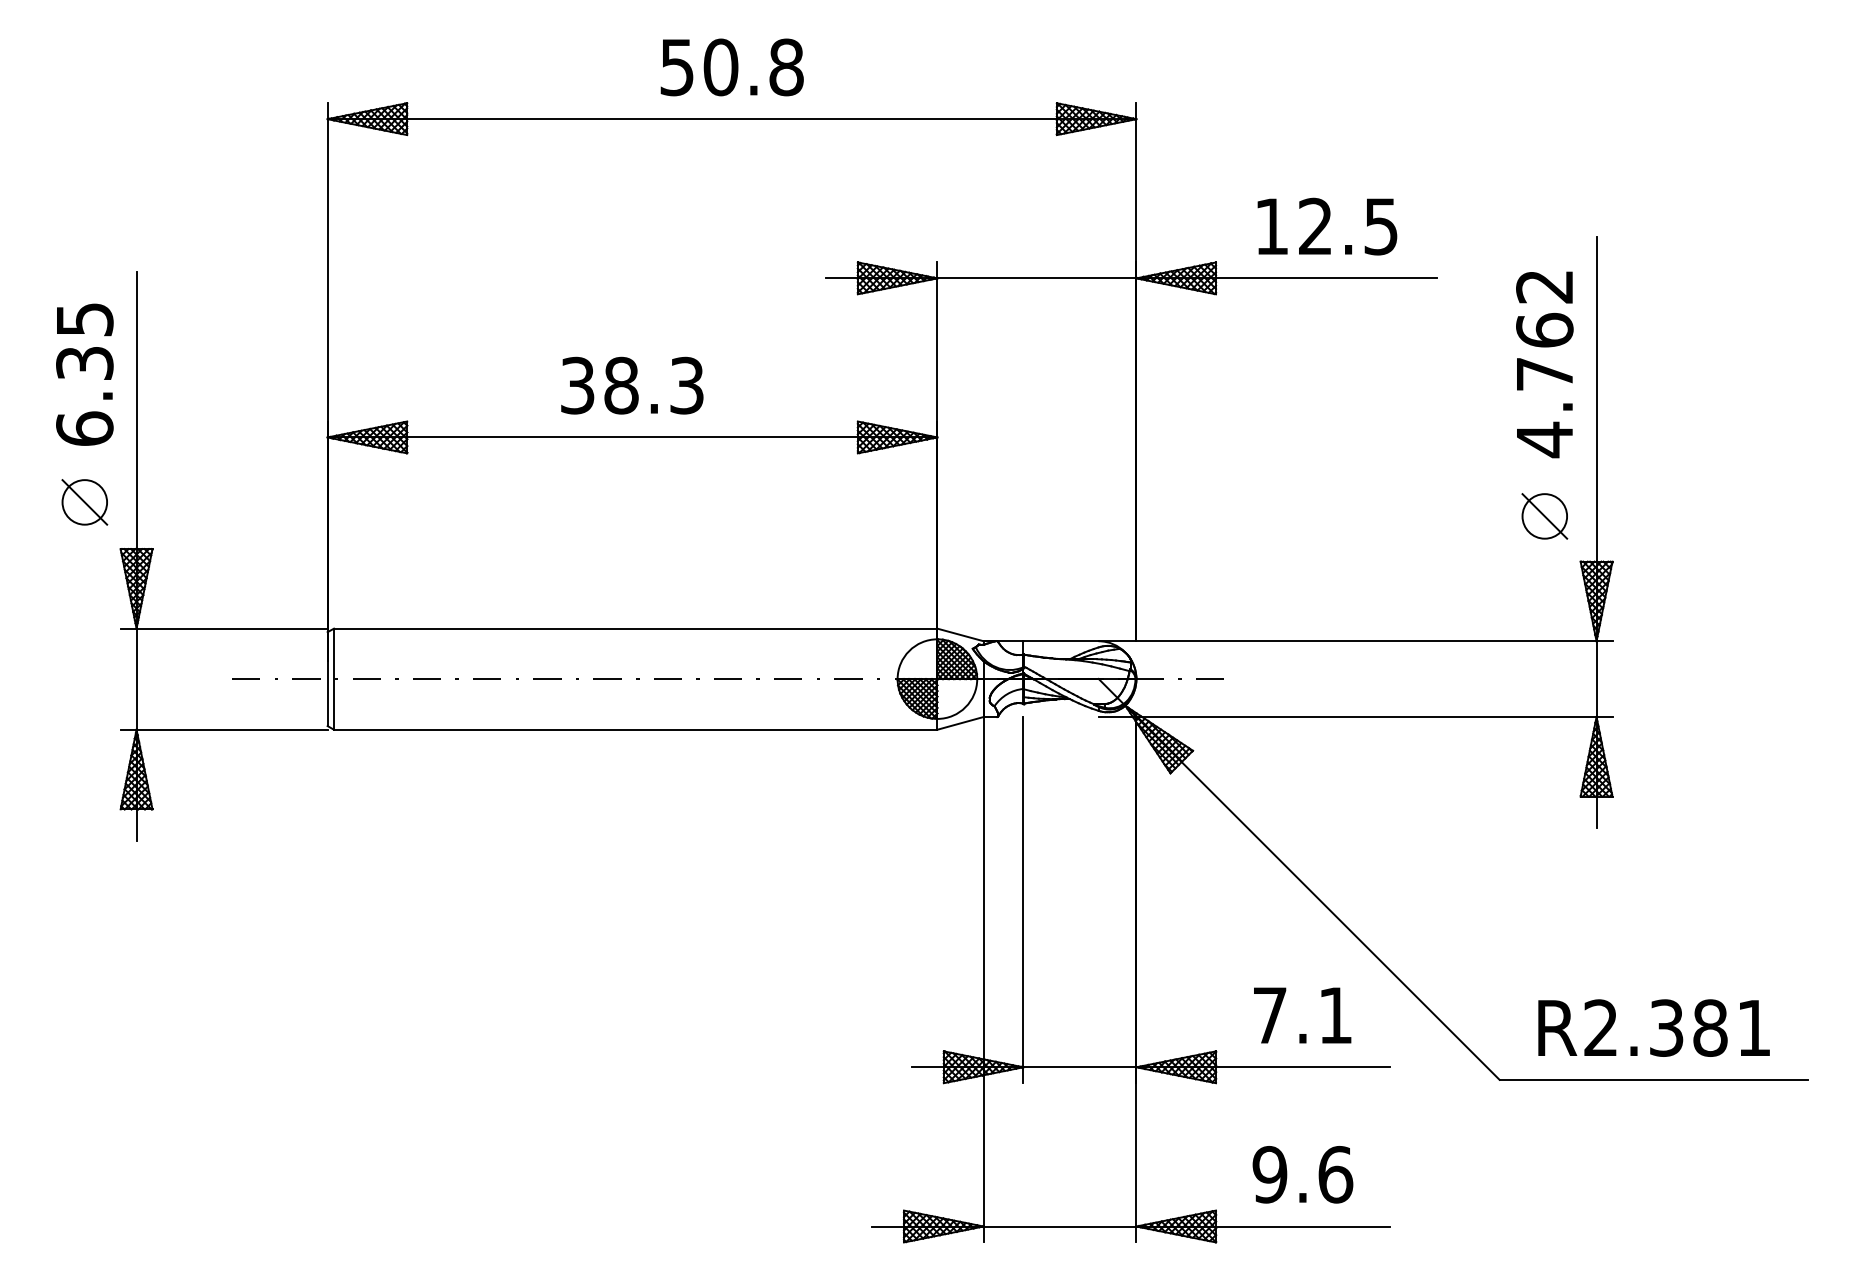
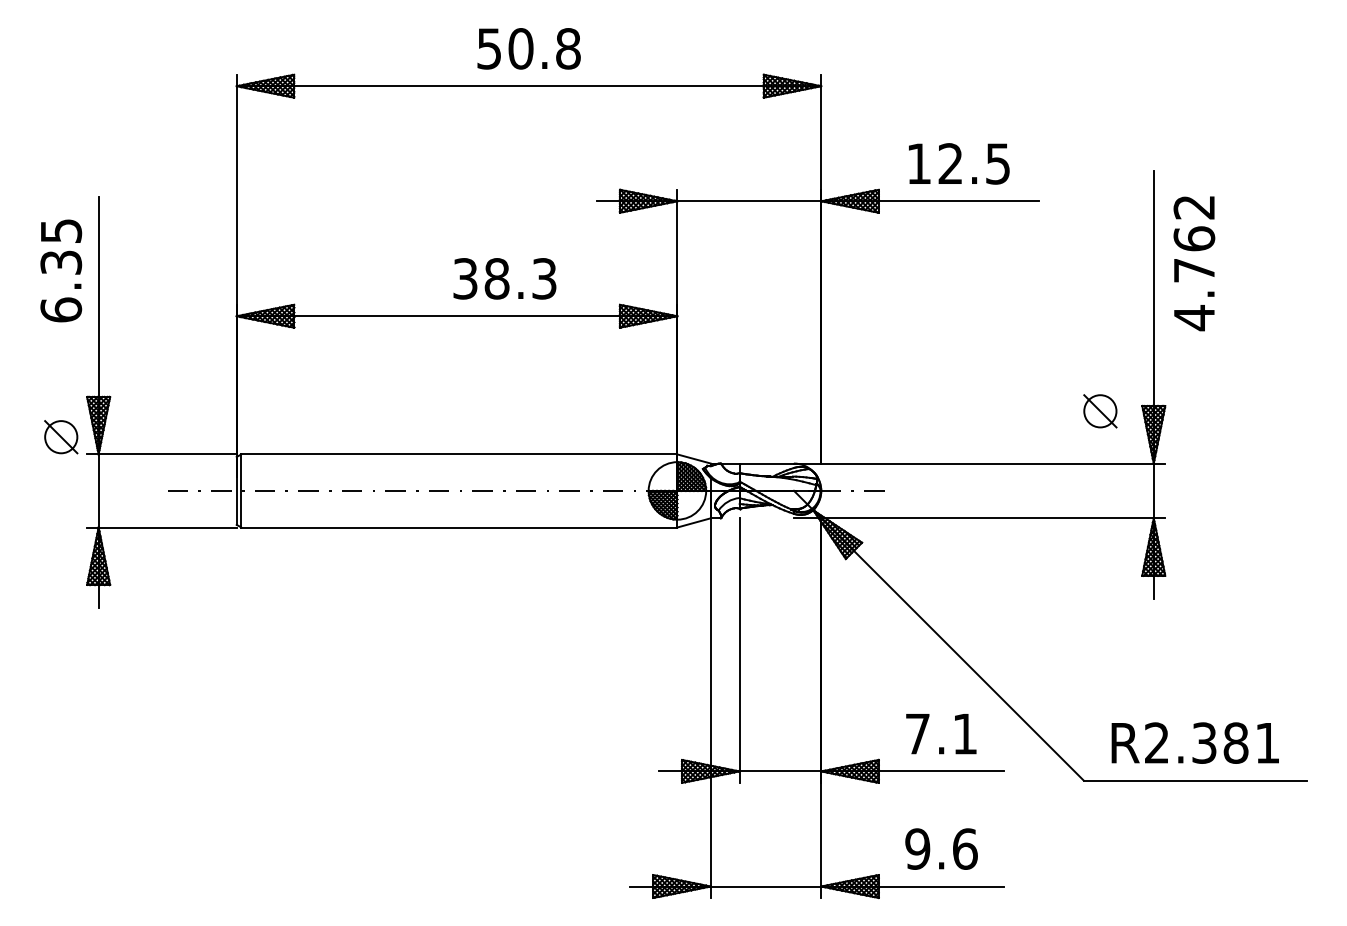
text: (1544, 364) -> (1194, 263), moved
text: (631, 385) -> (504, 278), moved
part: (85, 502) -> (61, 437), moved
part: (1544, 516) -> (1100, 411), moved

